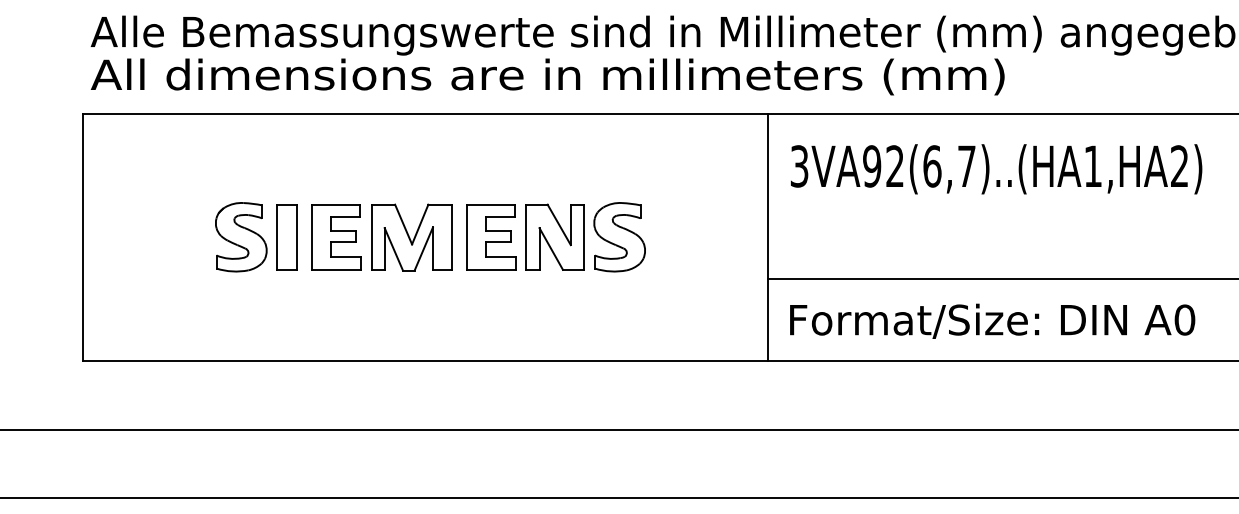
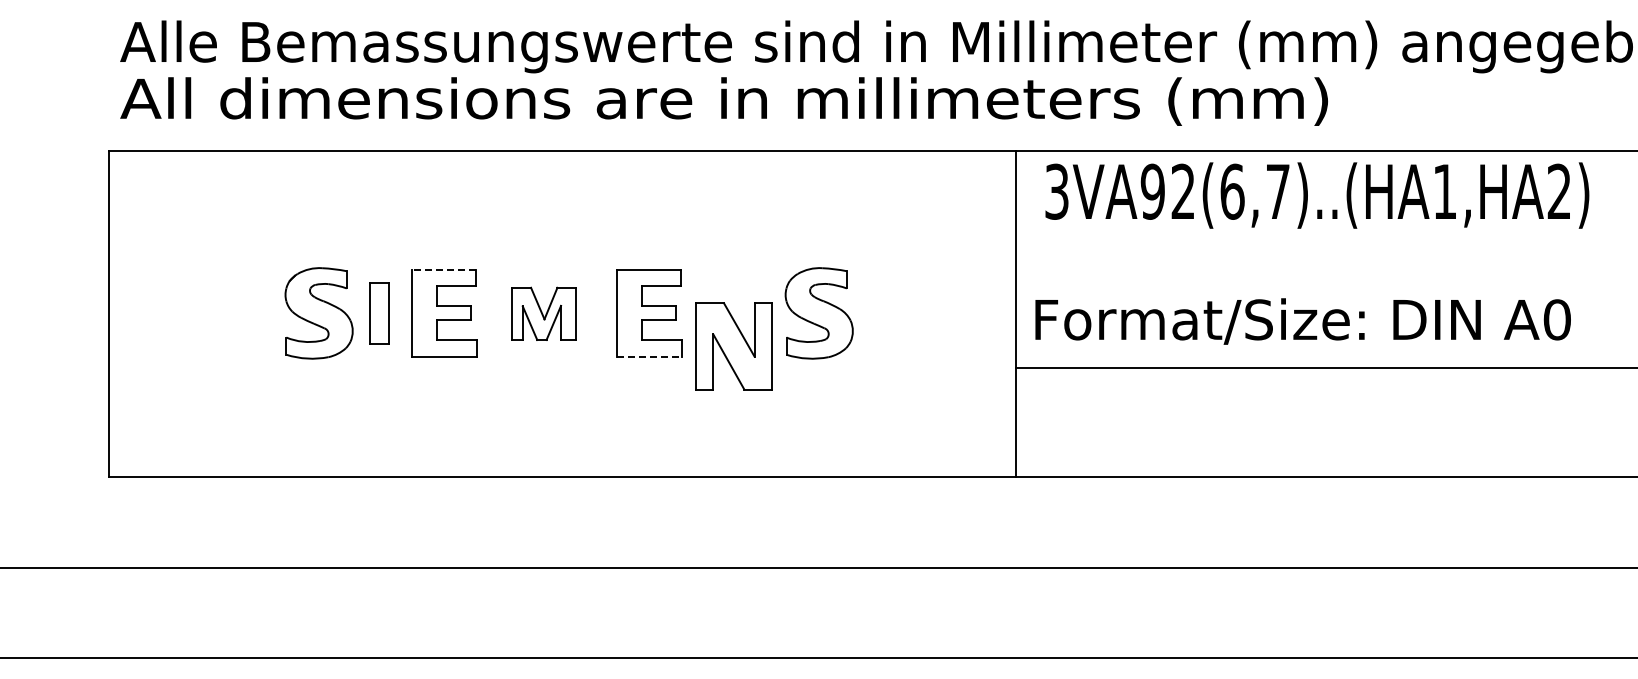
text: (996, 169) -> (1317, 195), moved
line: (336, 204) -> (444, 270), solid -> dashed
part: (286, 237) -> (379, 313), size x0.7
part: (411, 237) -> (543, 313), size x0.6
part: (554, 237) -> (733, 346), moved
line: (492, 269) -> (650, 356), solid -> dashed
text: (992, 321) -> (1302, 321), moved

